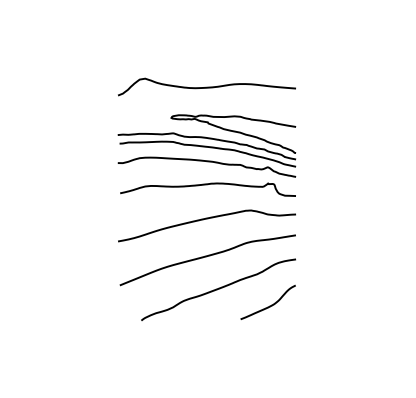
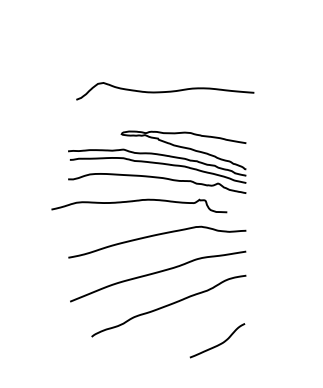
curve: (206, 86) -> (164, 90), moved
curve: (207, 185) -> (138, 201), moved
curve: (269, 305) -> (218, 343), moved

